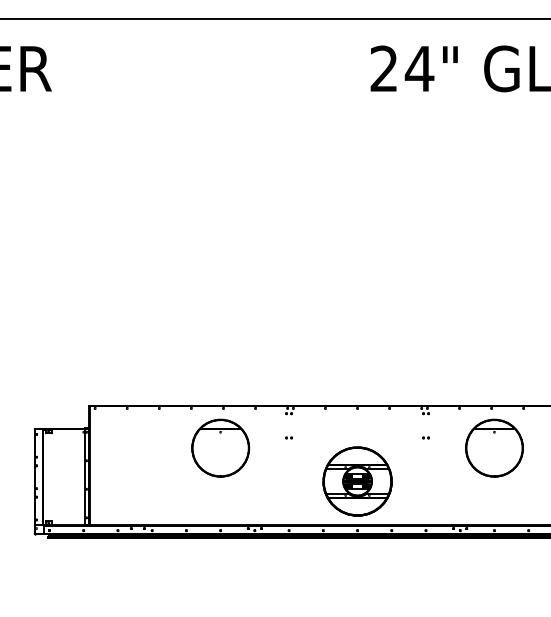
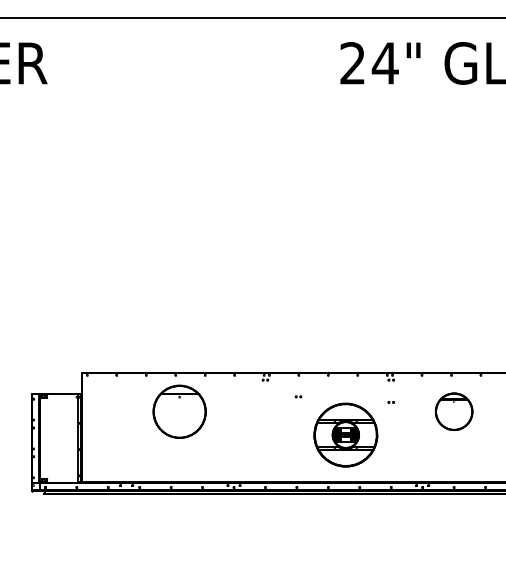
part: (288, 437) -> (298, 396), moved
part: (220, 447) -> (179, 411), moved
part: (494, 447) -> (454, 411), size x0.7
part: (357, 481) -> (345, 435), moved

